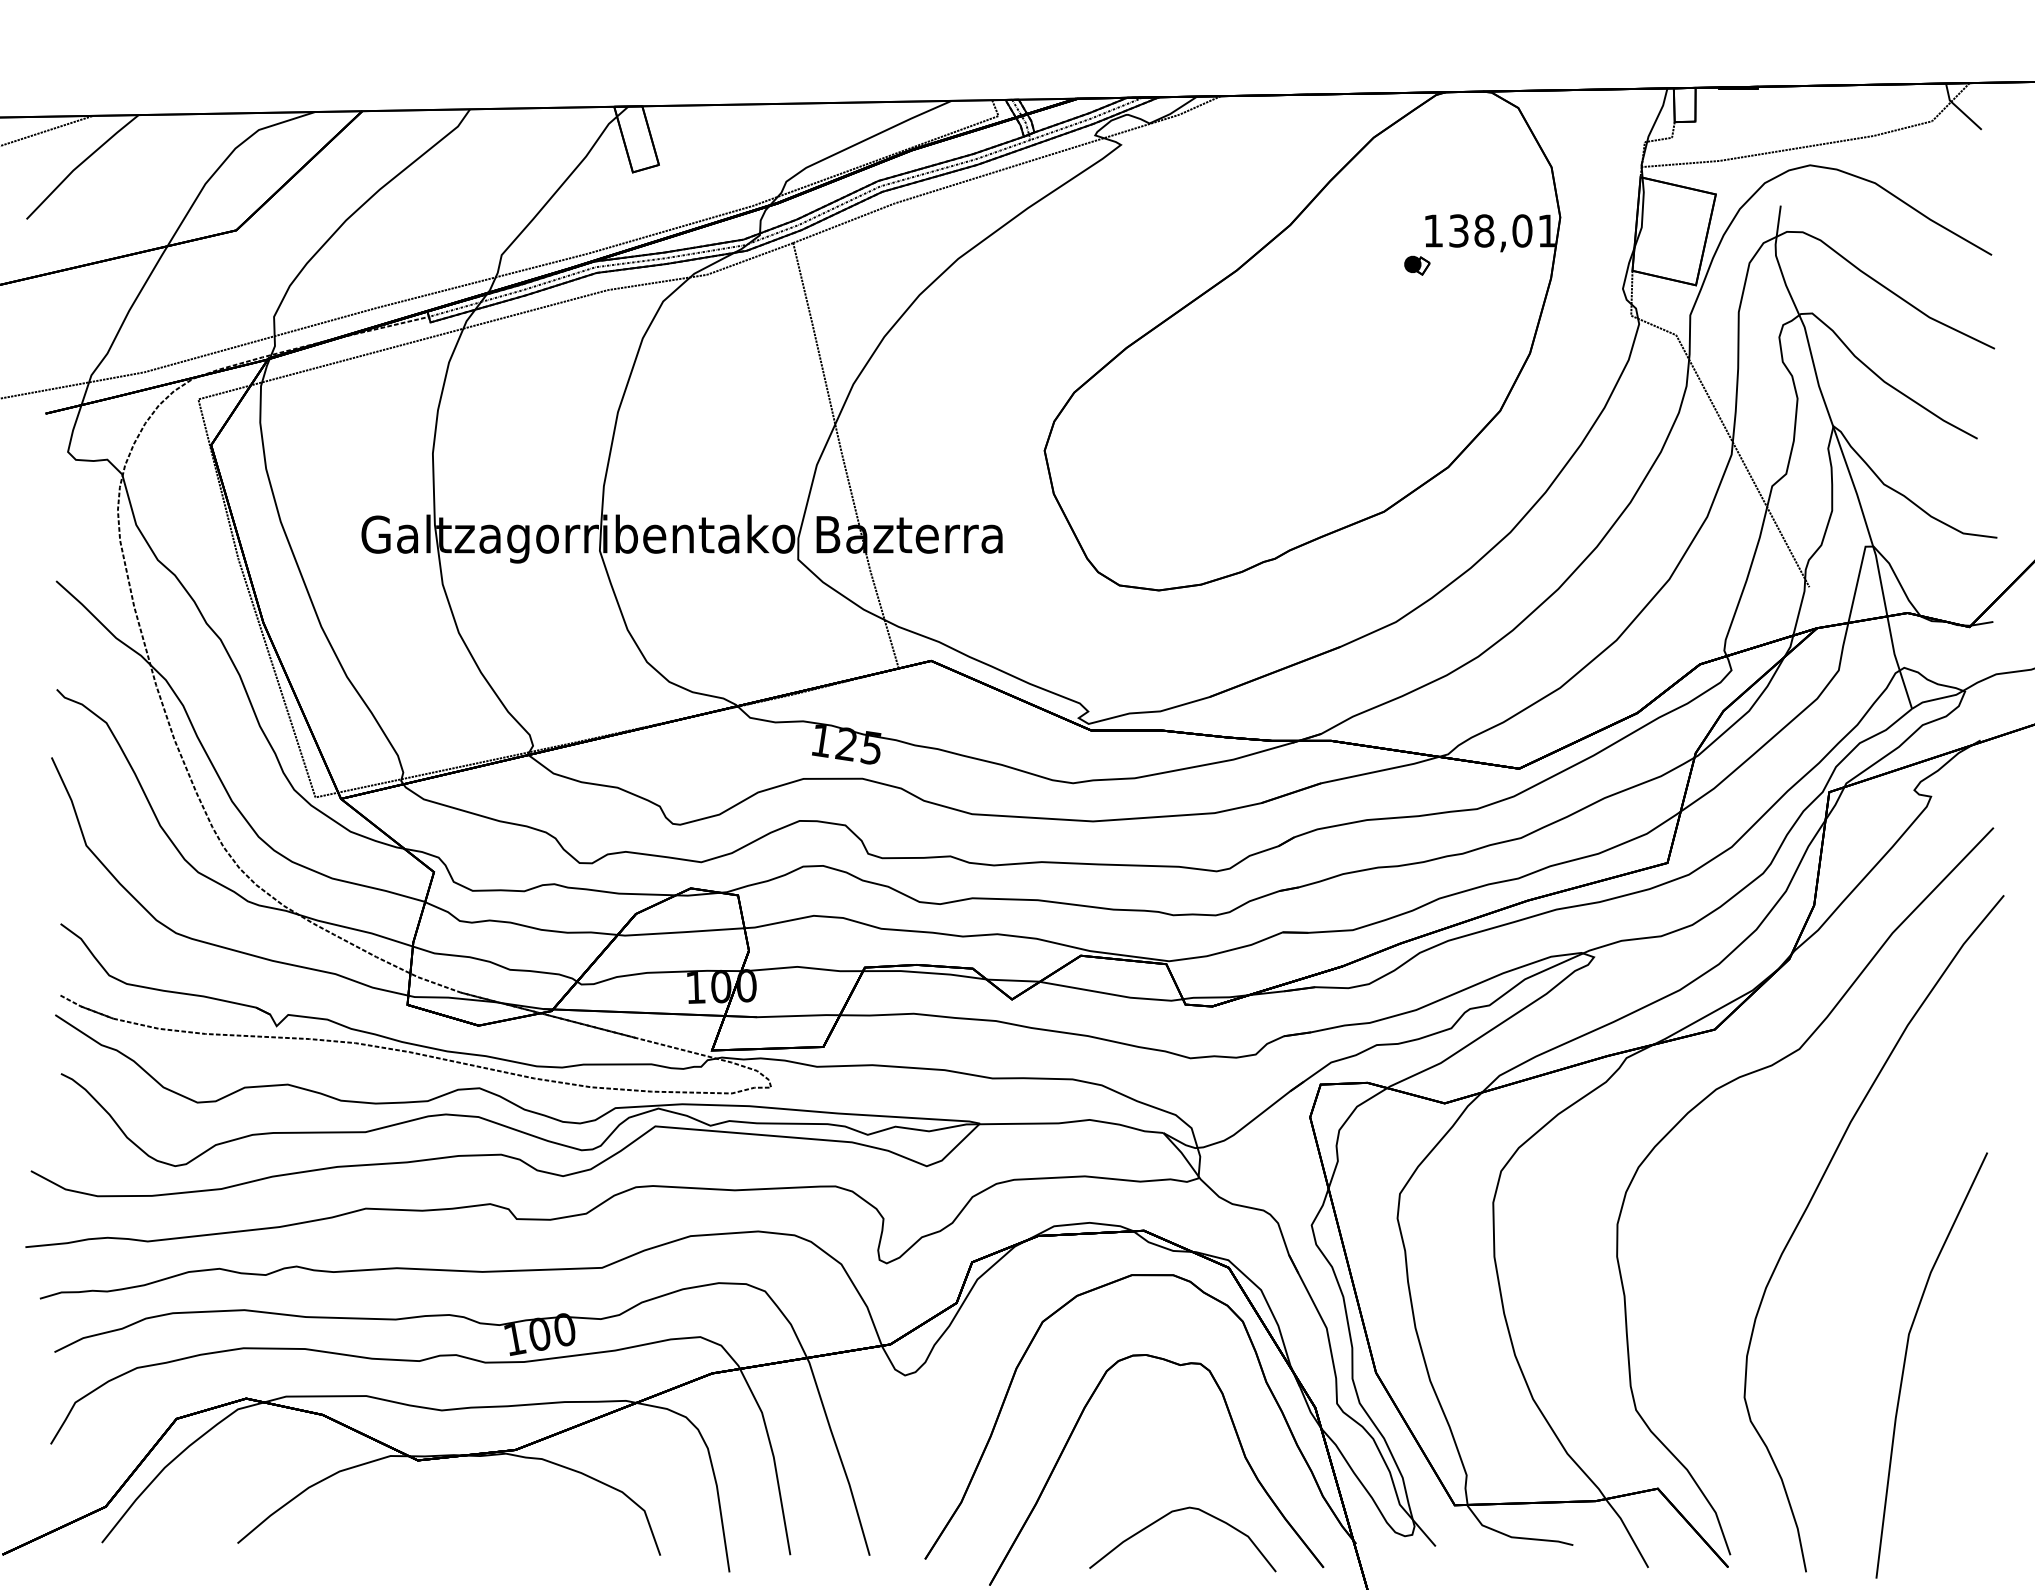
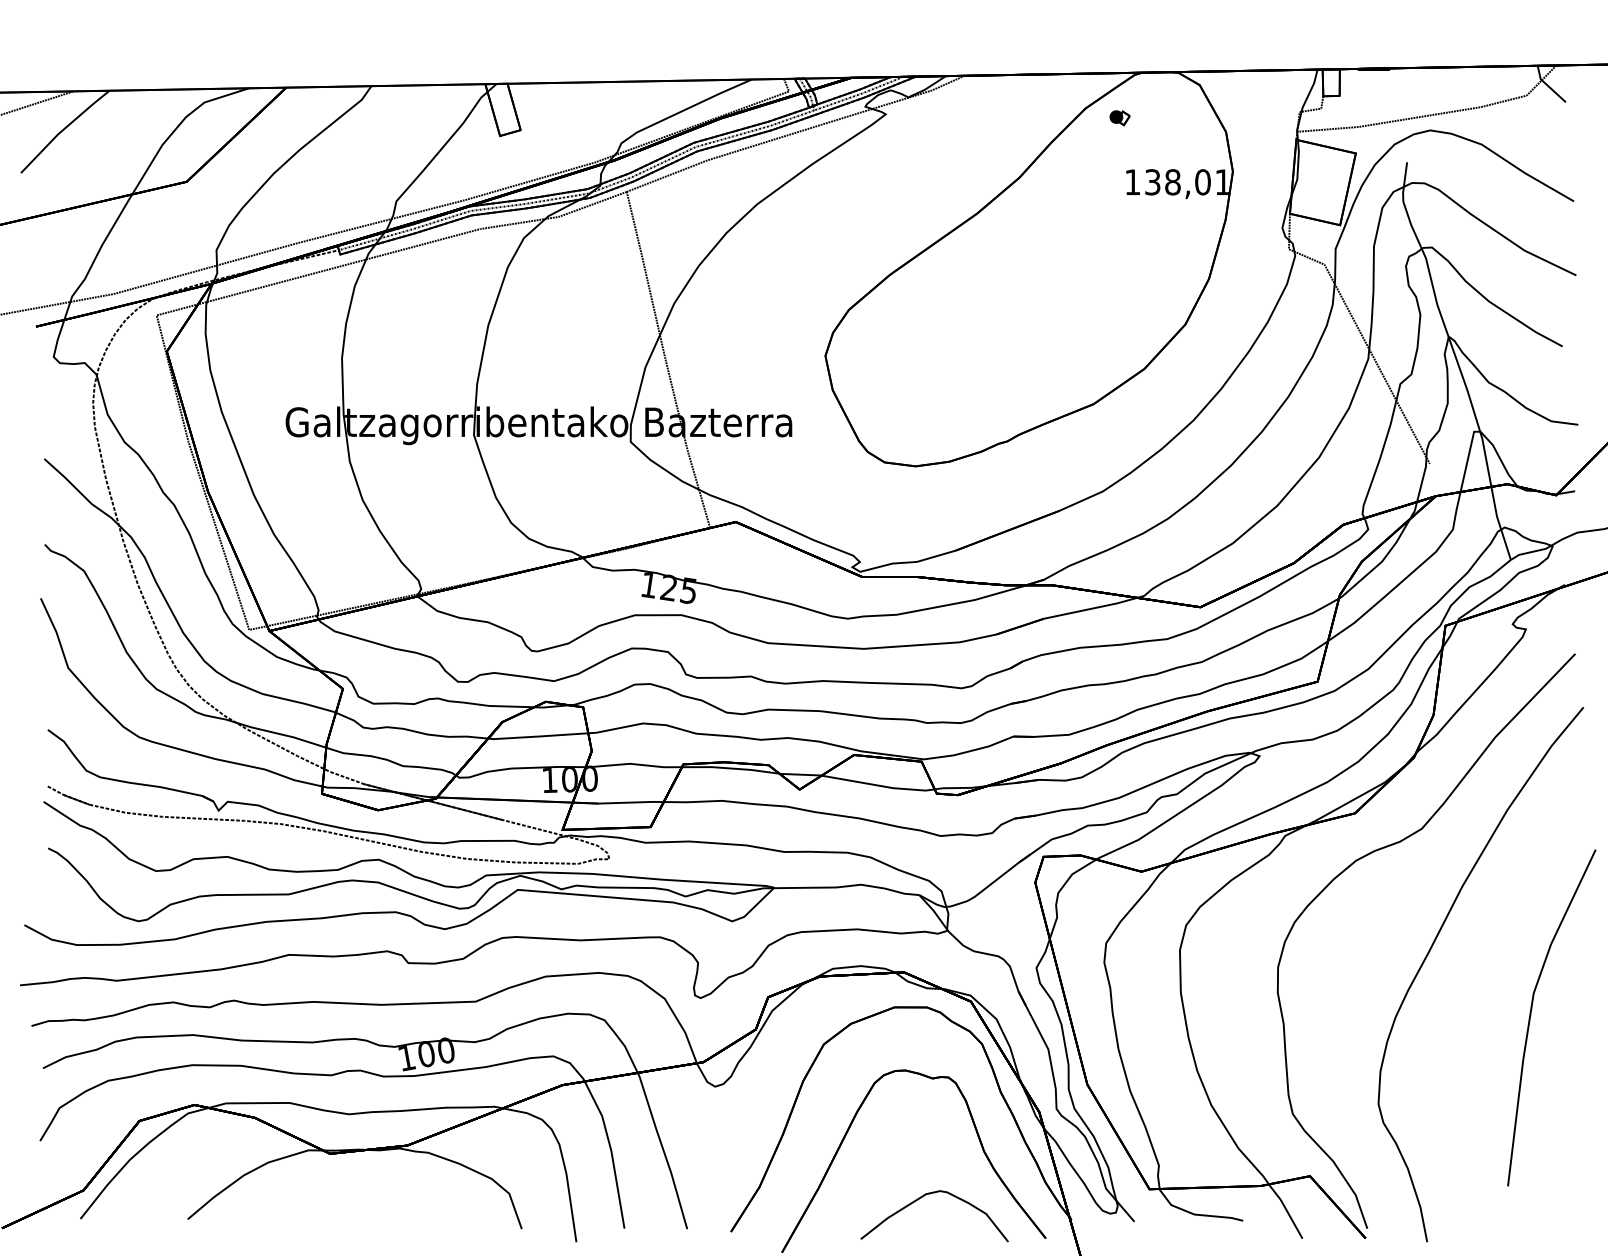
part: (1417, 265) -> (1120, 117), moved
line: (1906, 1358) -> (1531, 1012), moved

